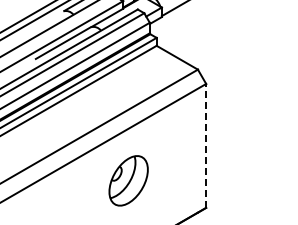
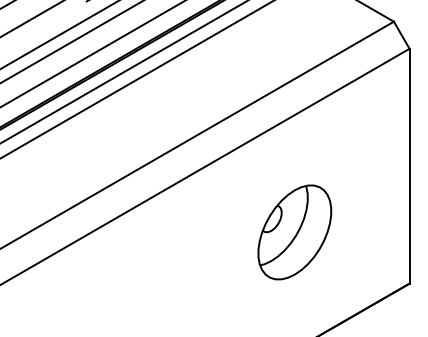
line: (206, 145) -> (410, 165), dashed -> solid
part: (128, 180) -> (294, 231), moved

